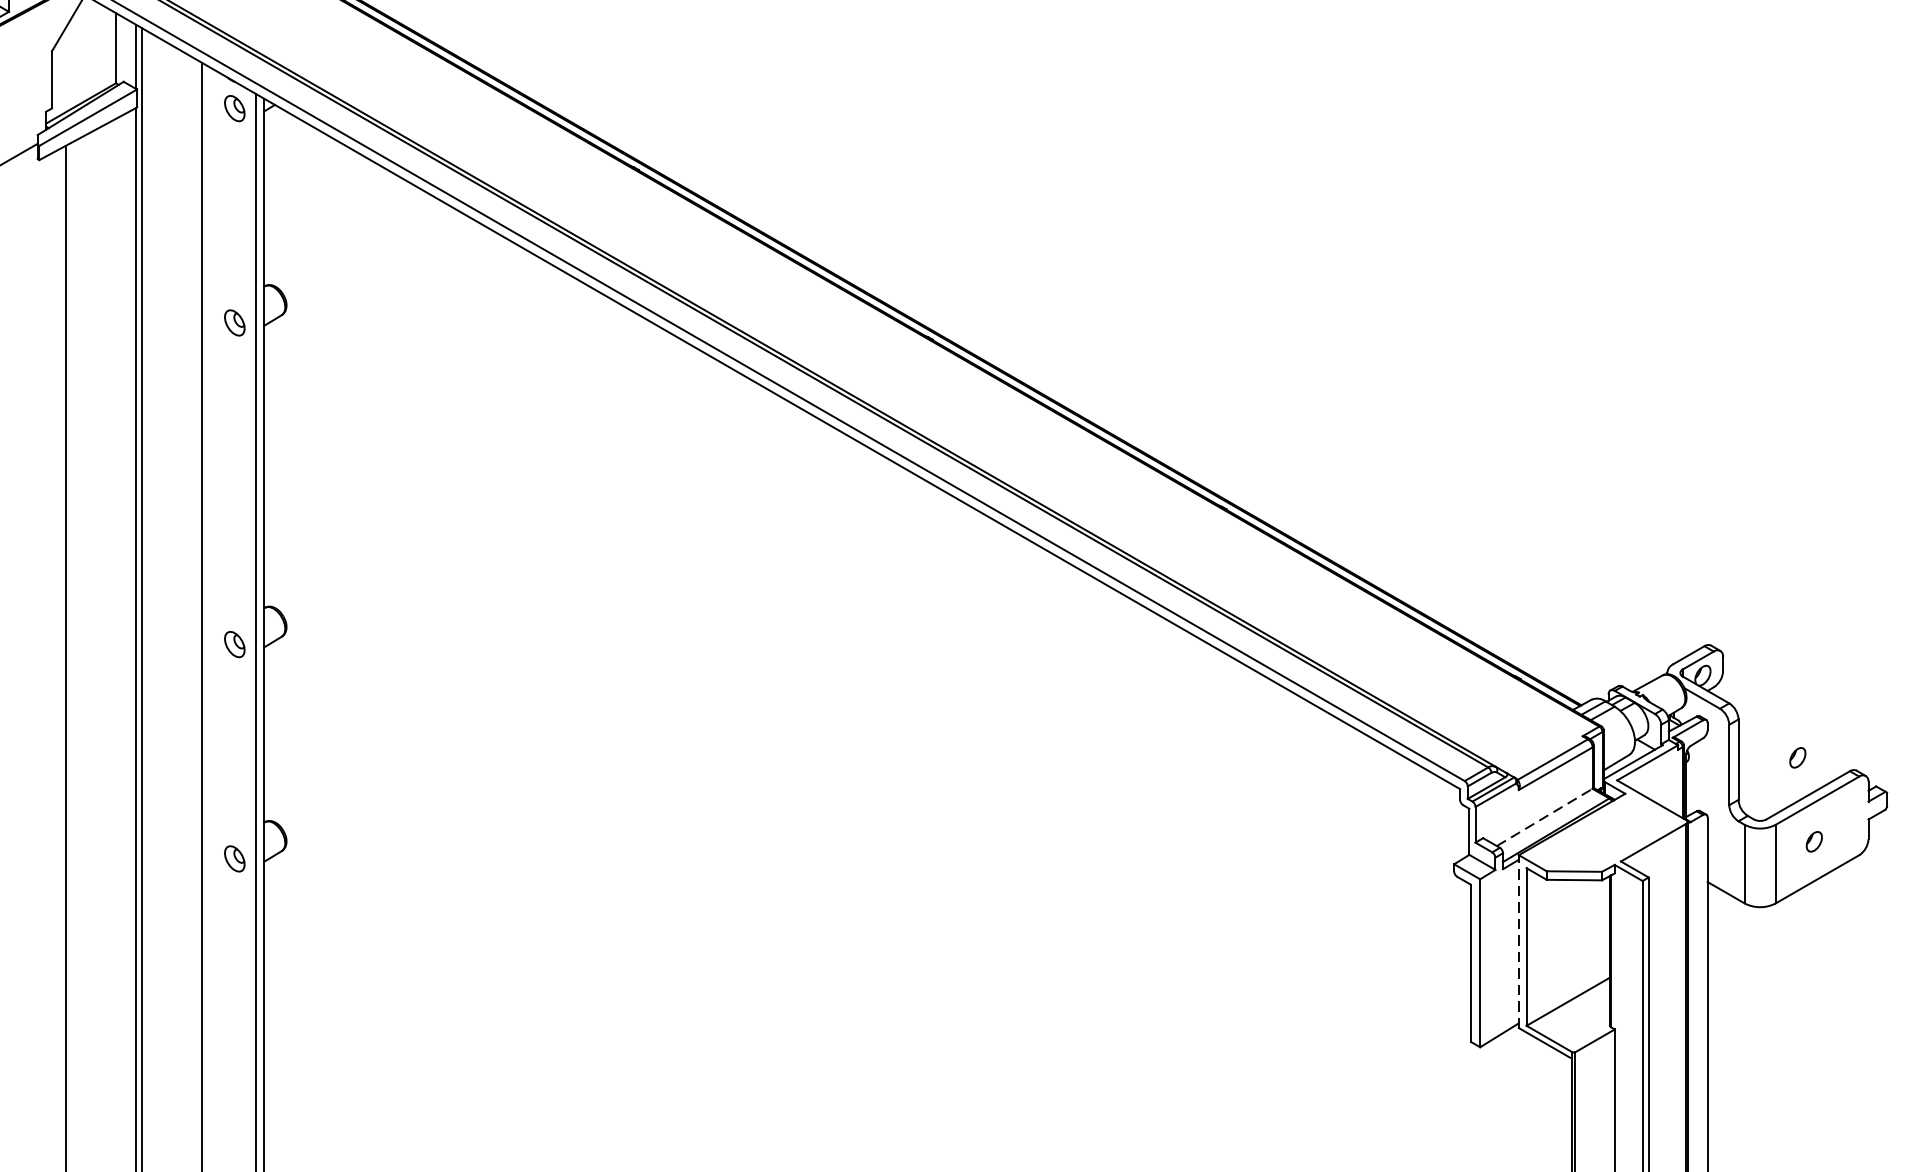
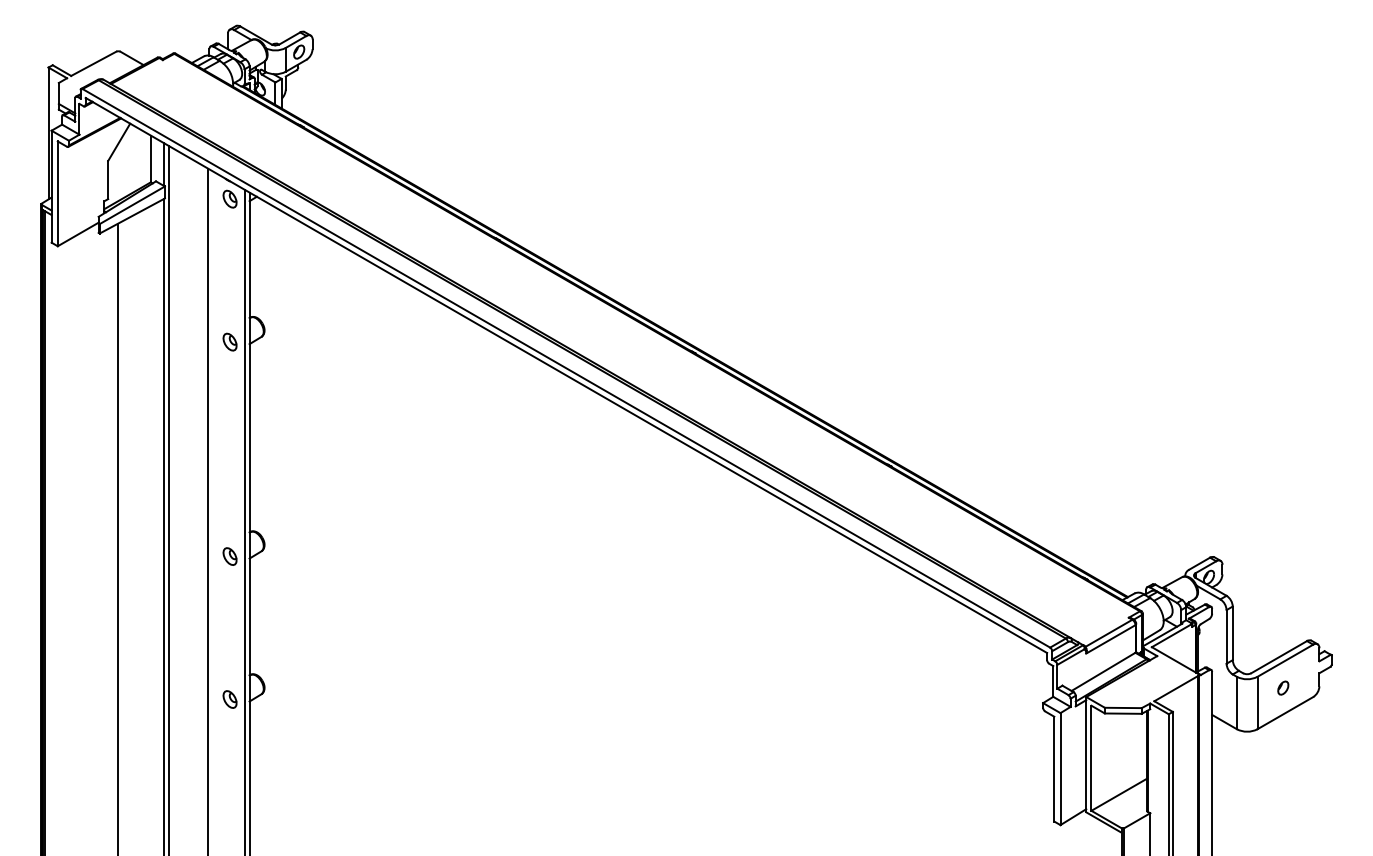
part: (1798, 756) -> (1272, 631), removed
line: (1544, 816) -> (1103, 671), dashed -> solid
line: (1519, 941) -> (1086, 754), dashed -> solid

